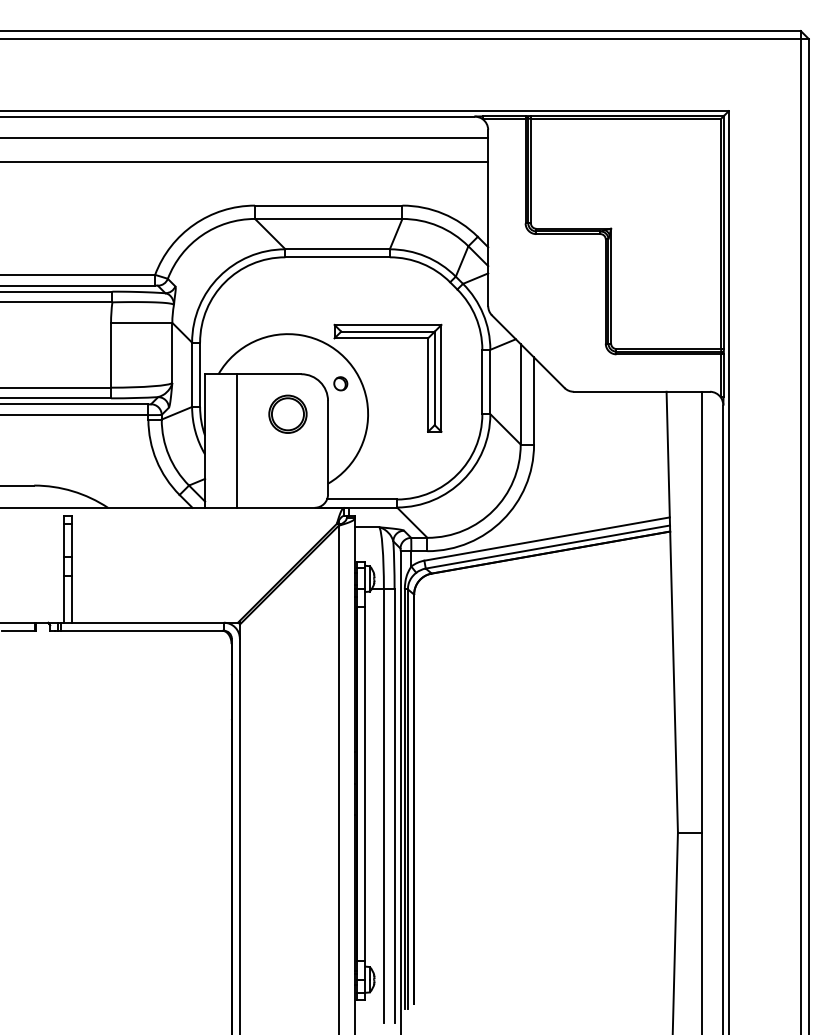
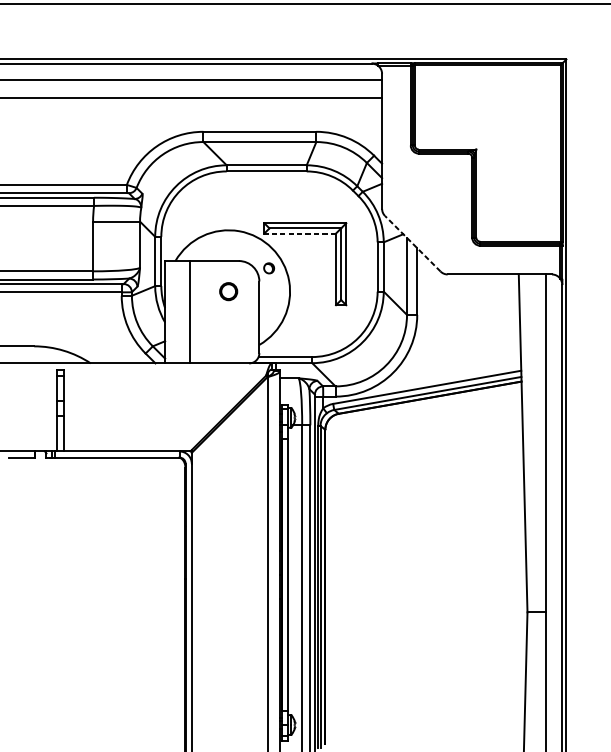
line: (381, 338) -> (300, 233), solid -> dashed
line: (527, 351) -> (412, 243), solid -> dashed
part: (287, 413) -> (228, 291), size x0.6

